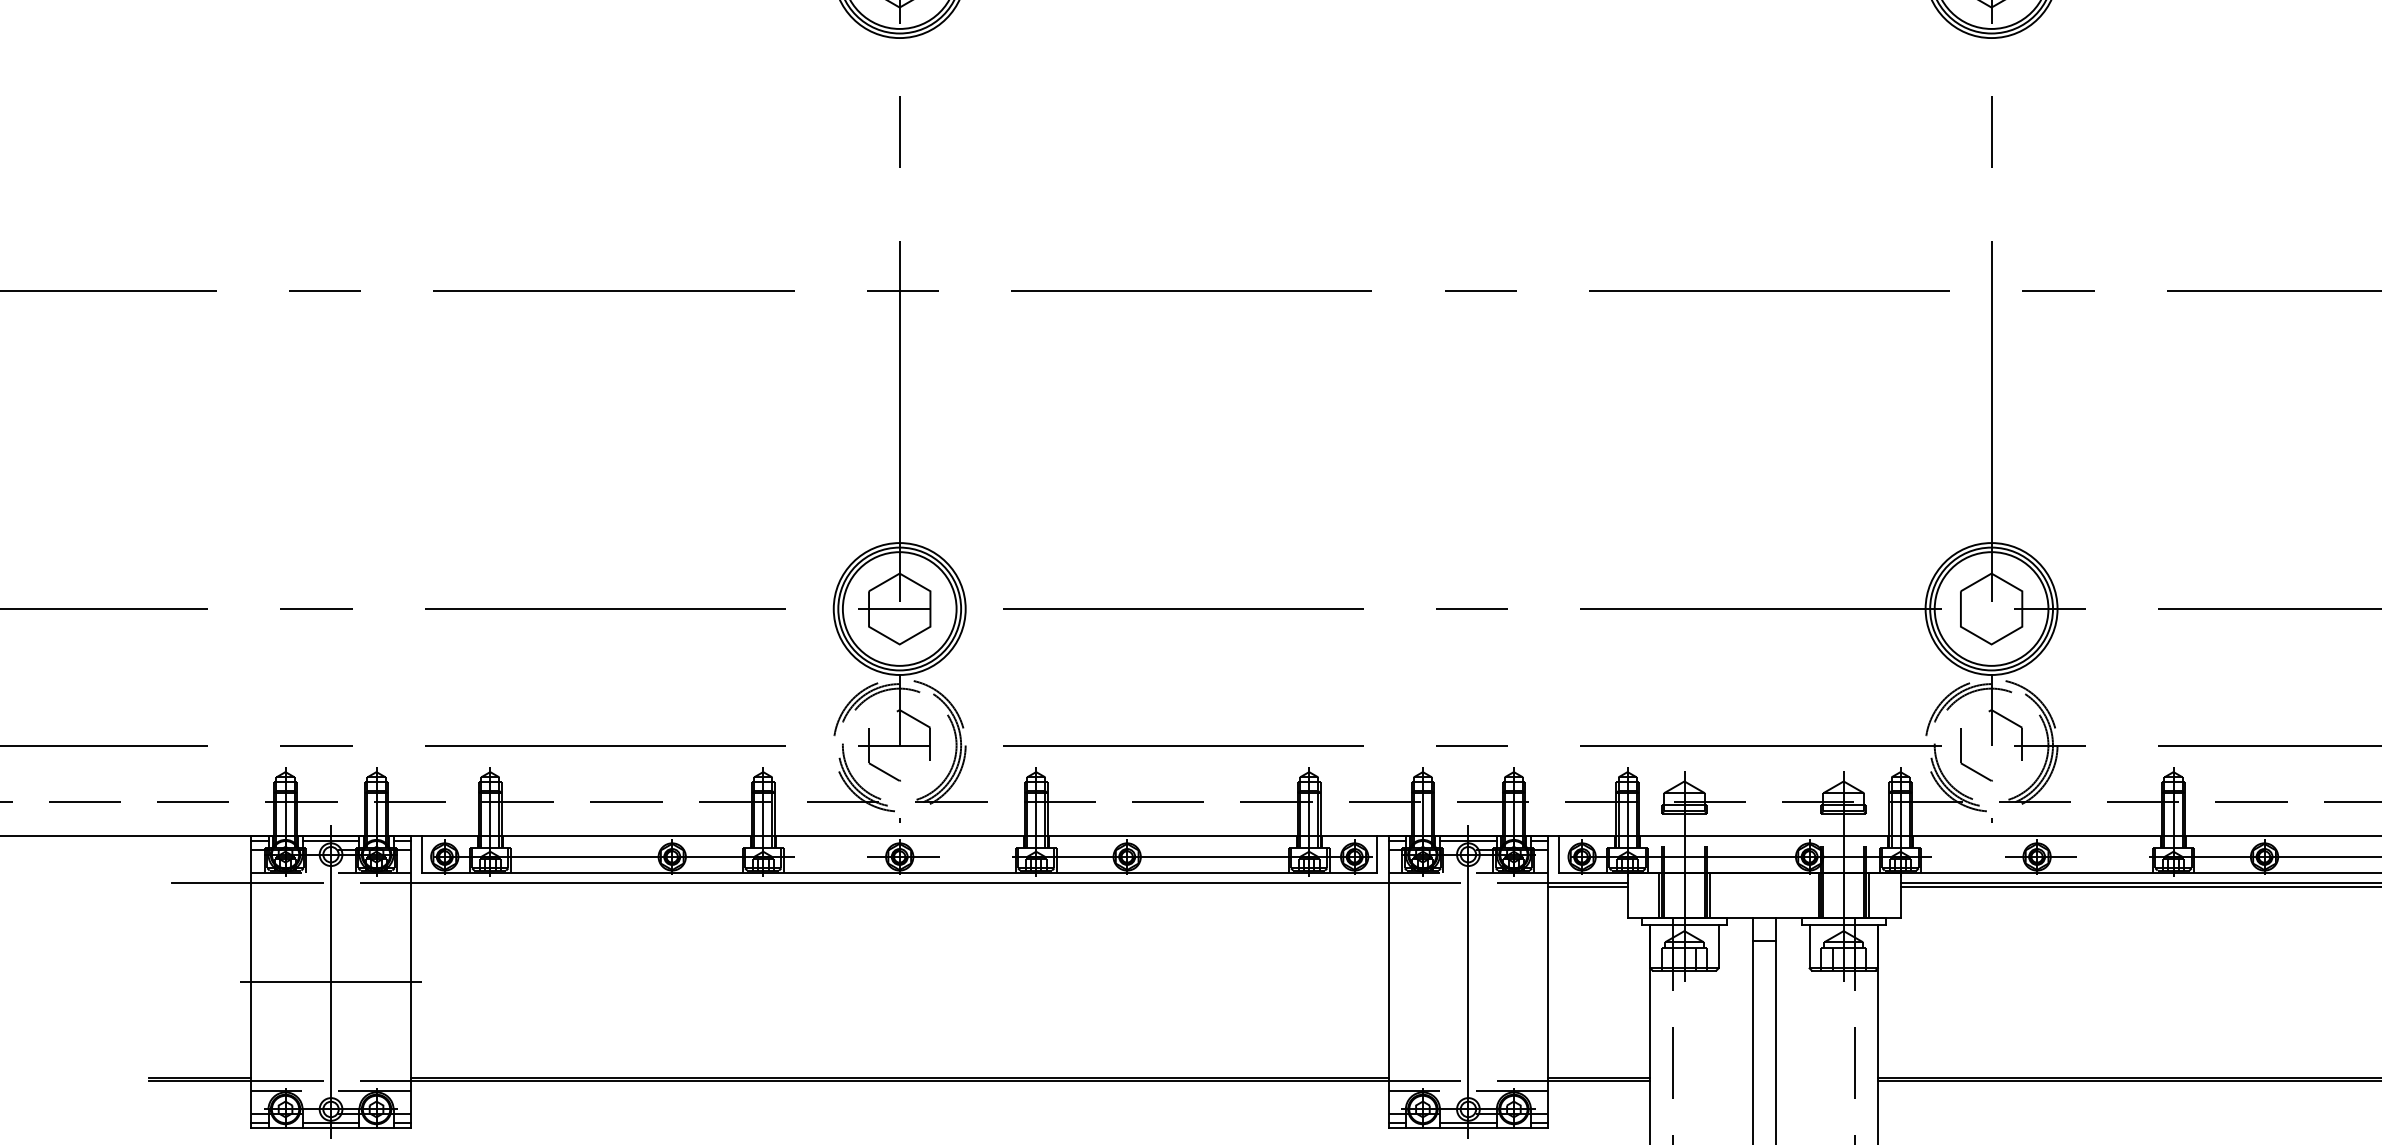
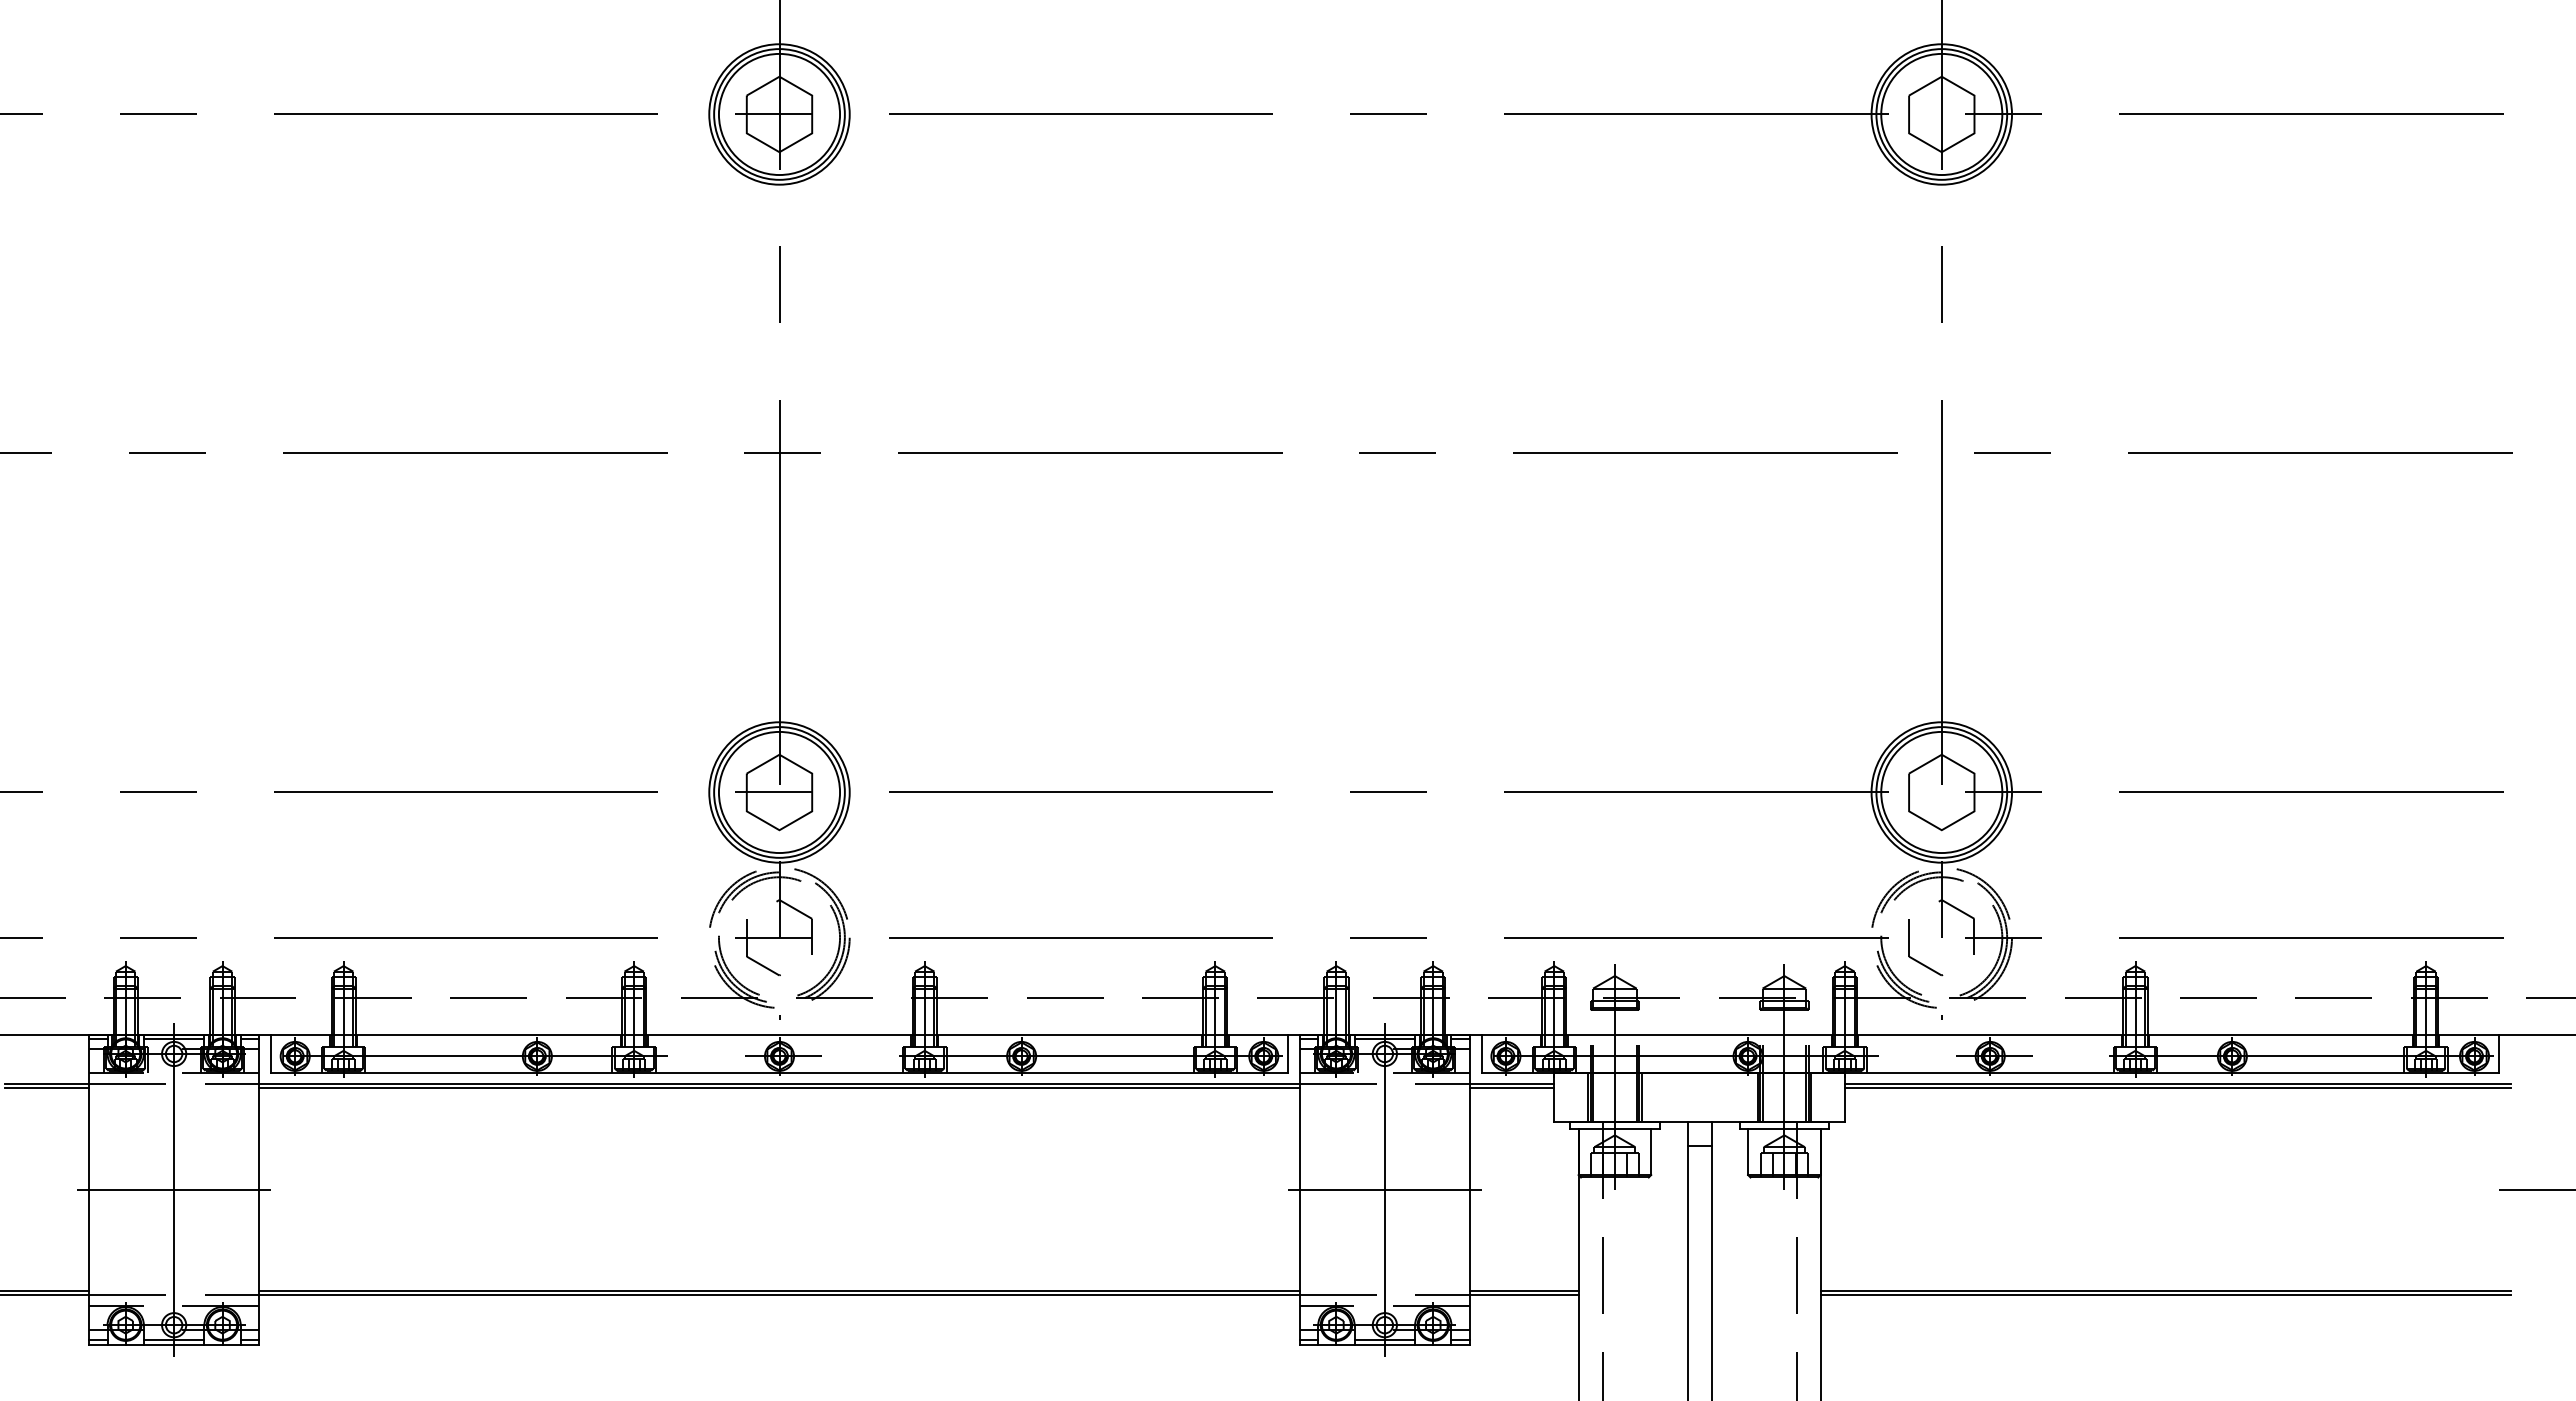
line: (211, 886) -> (46, 1087), added
line: (899, 886) -> (779, 1087), added
line: (1468, 981) -> (1384, 1189), added

